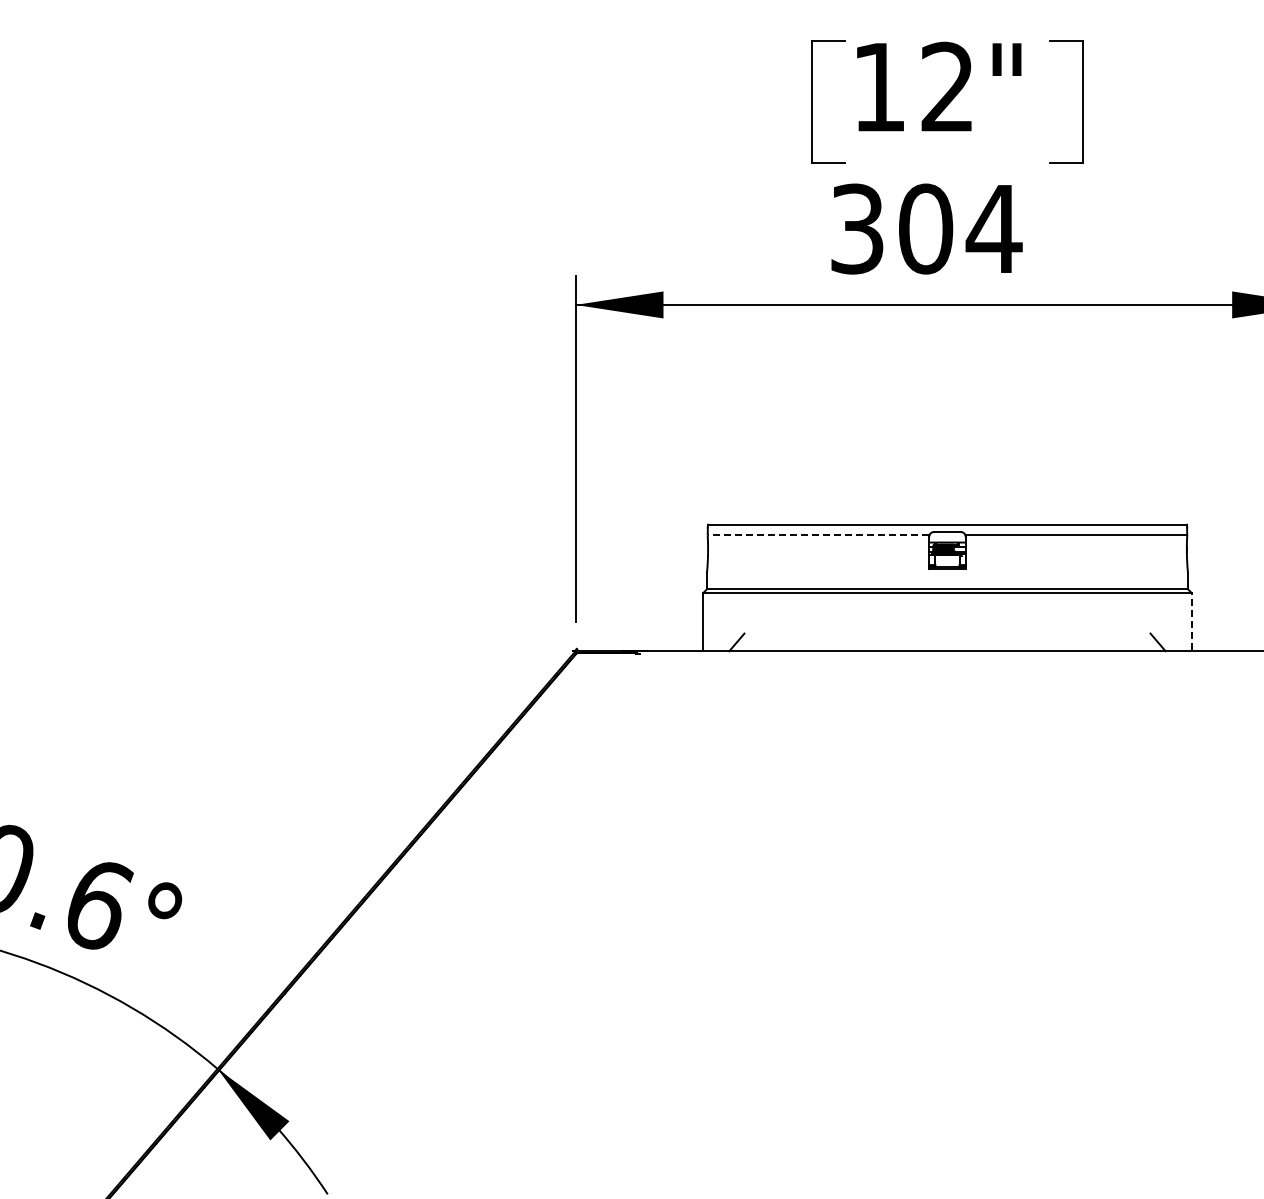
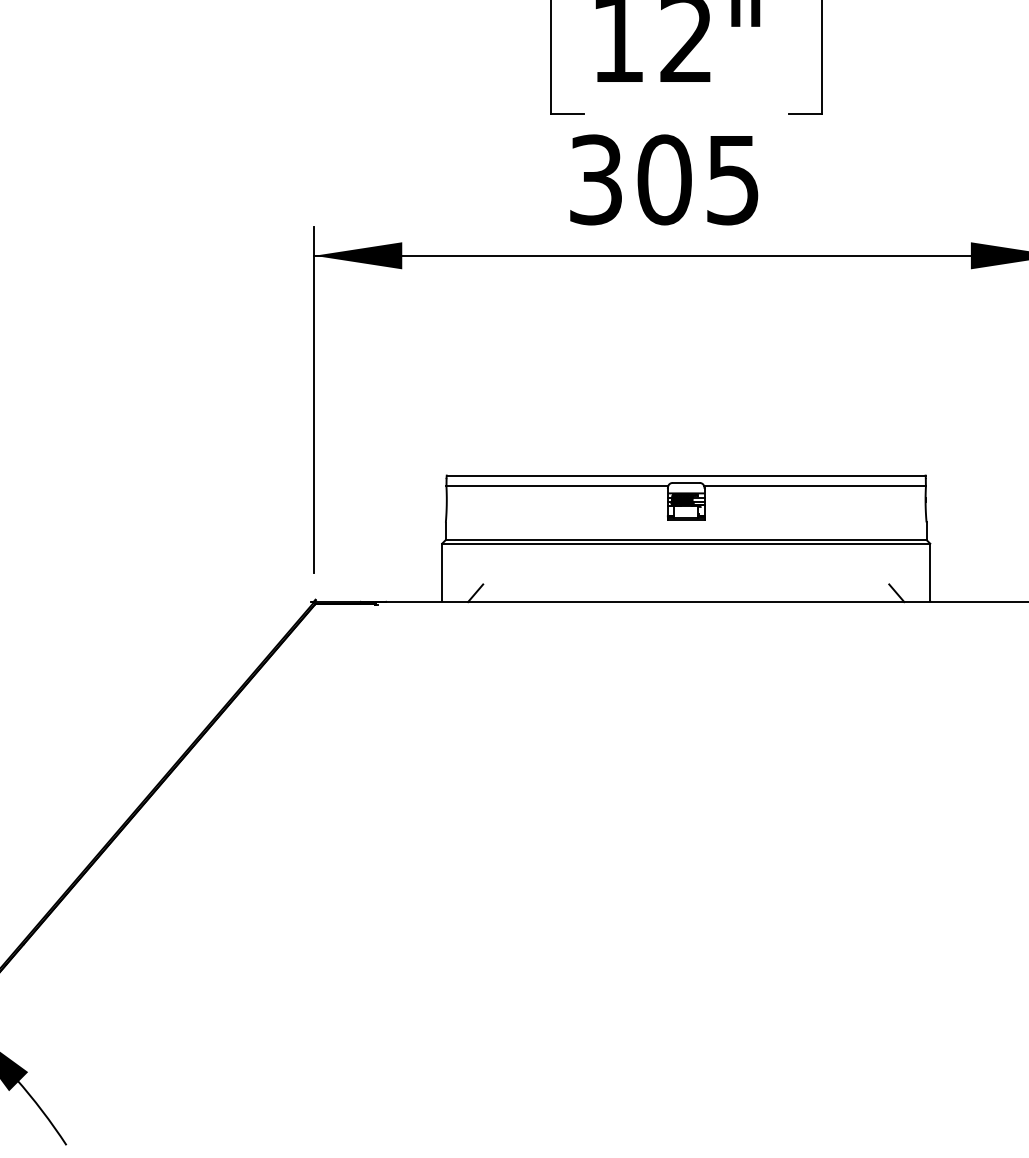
text: (993, 229) -> (732, 180), 304 -> 305
line: (818, 535) -> (557, 486), dashed -> solid
line: (1191, 621) -> (930, 572), dashed -> solid

